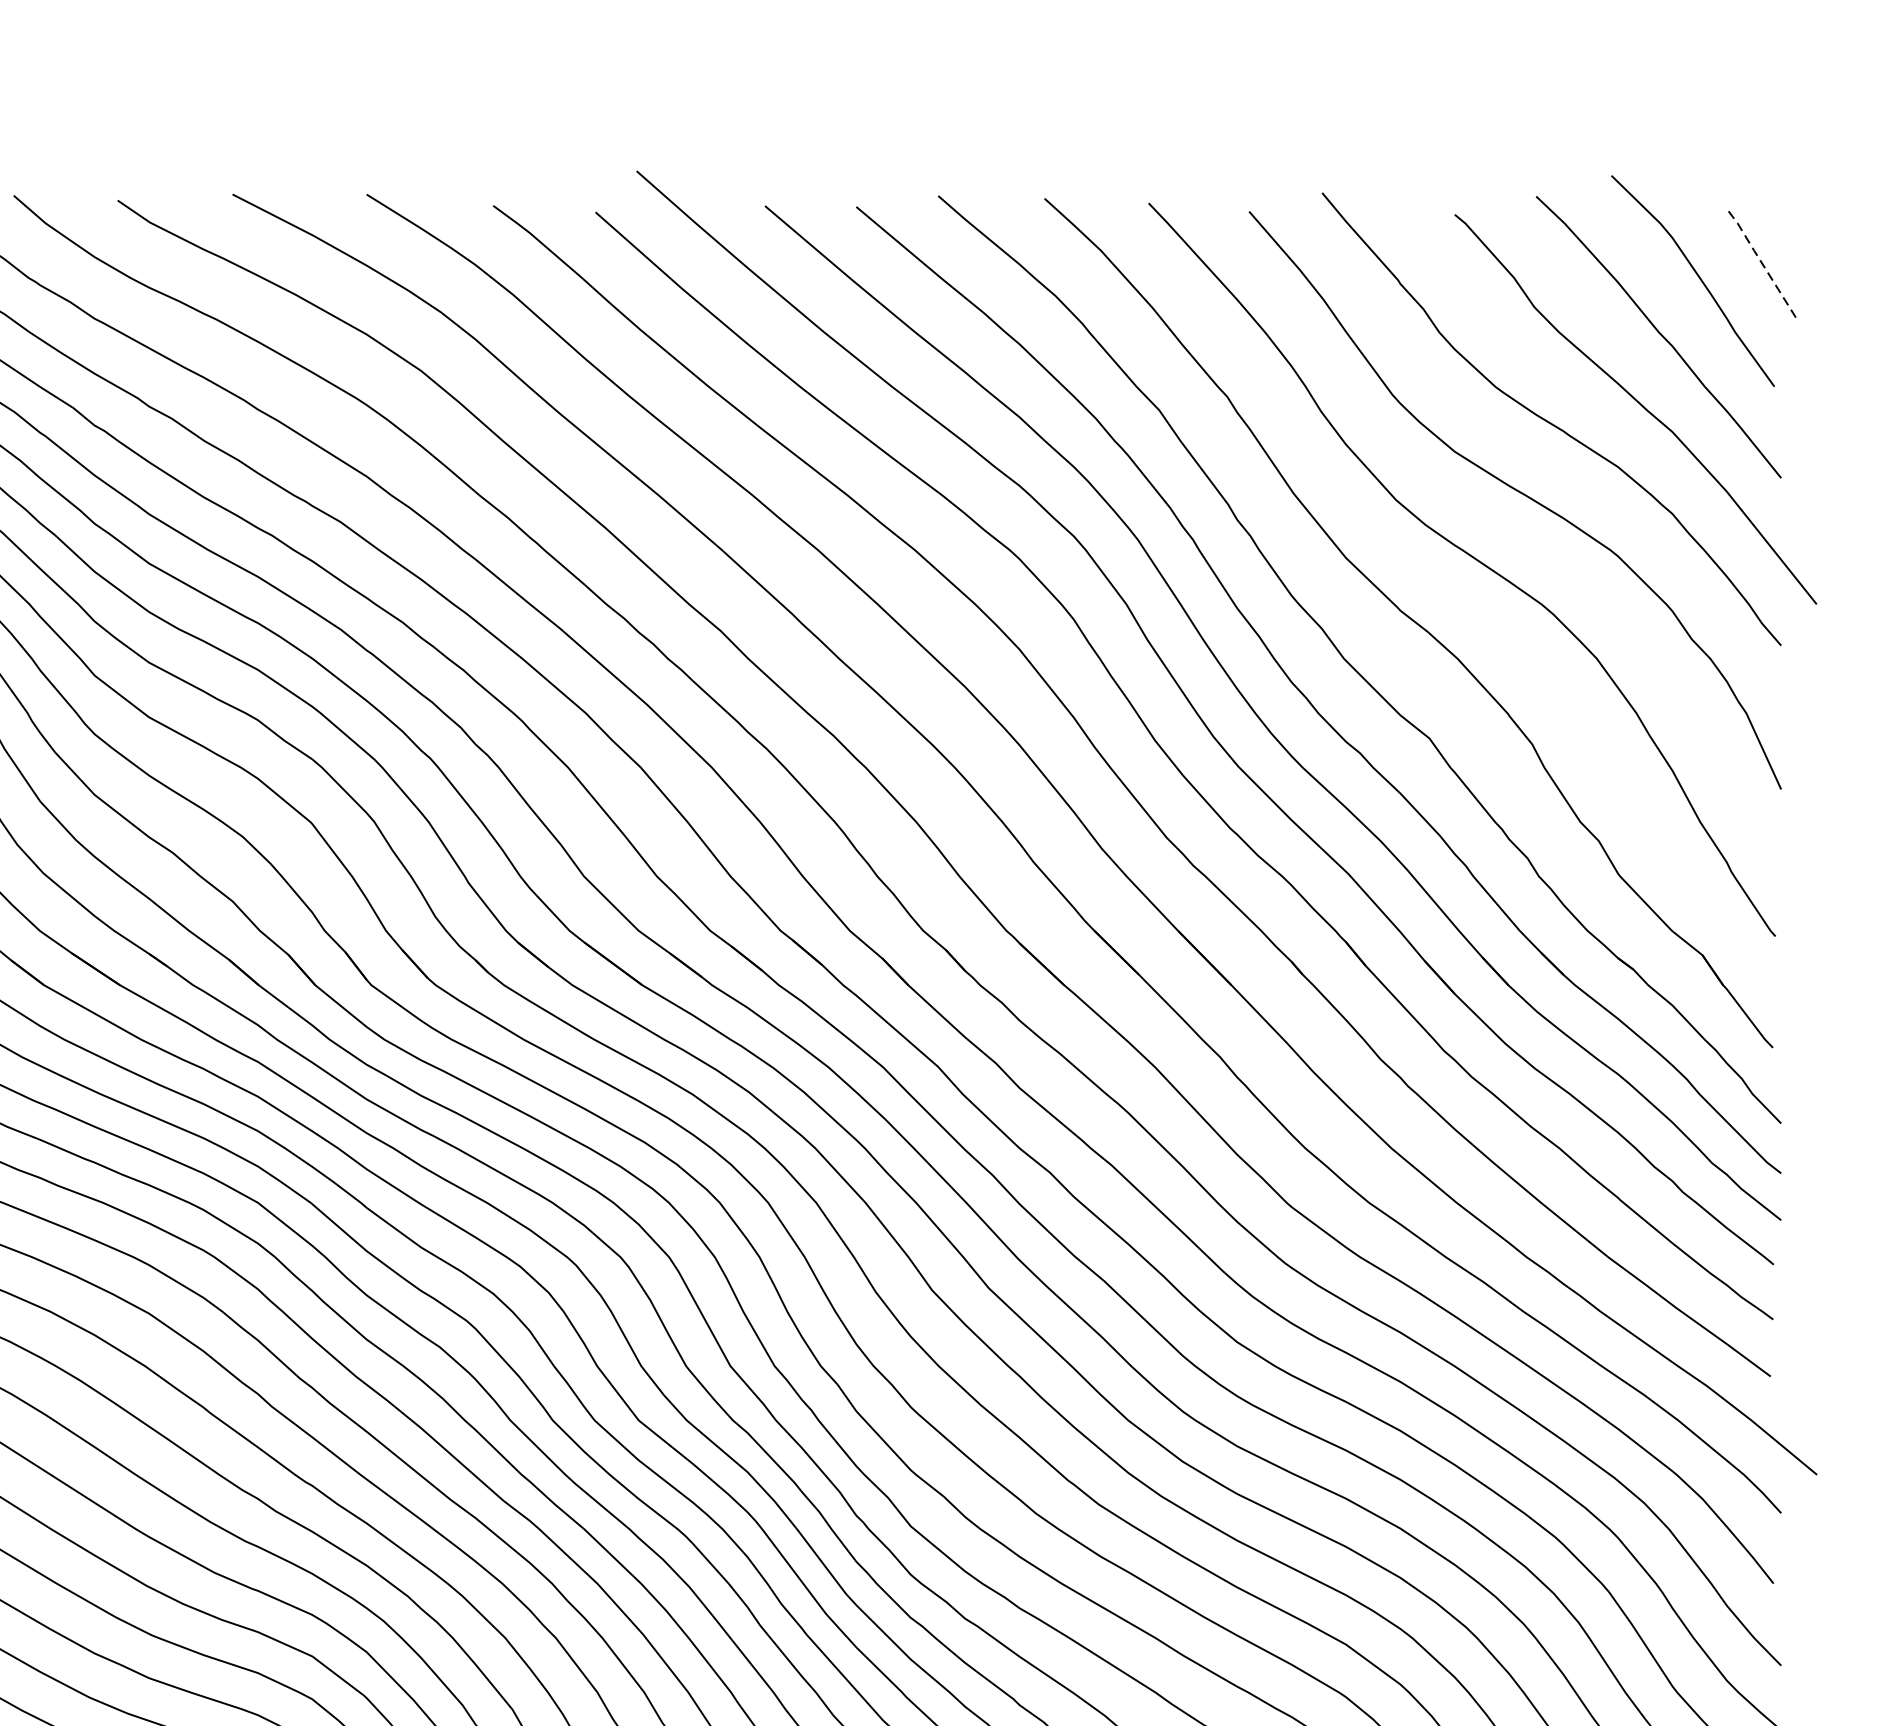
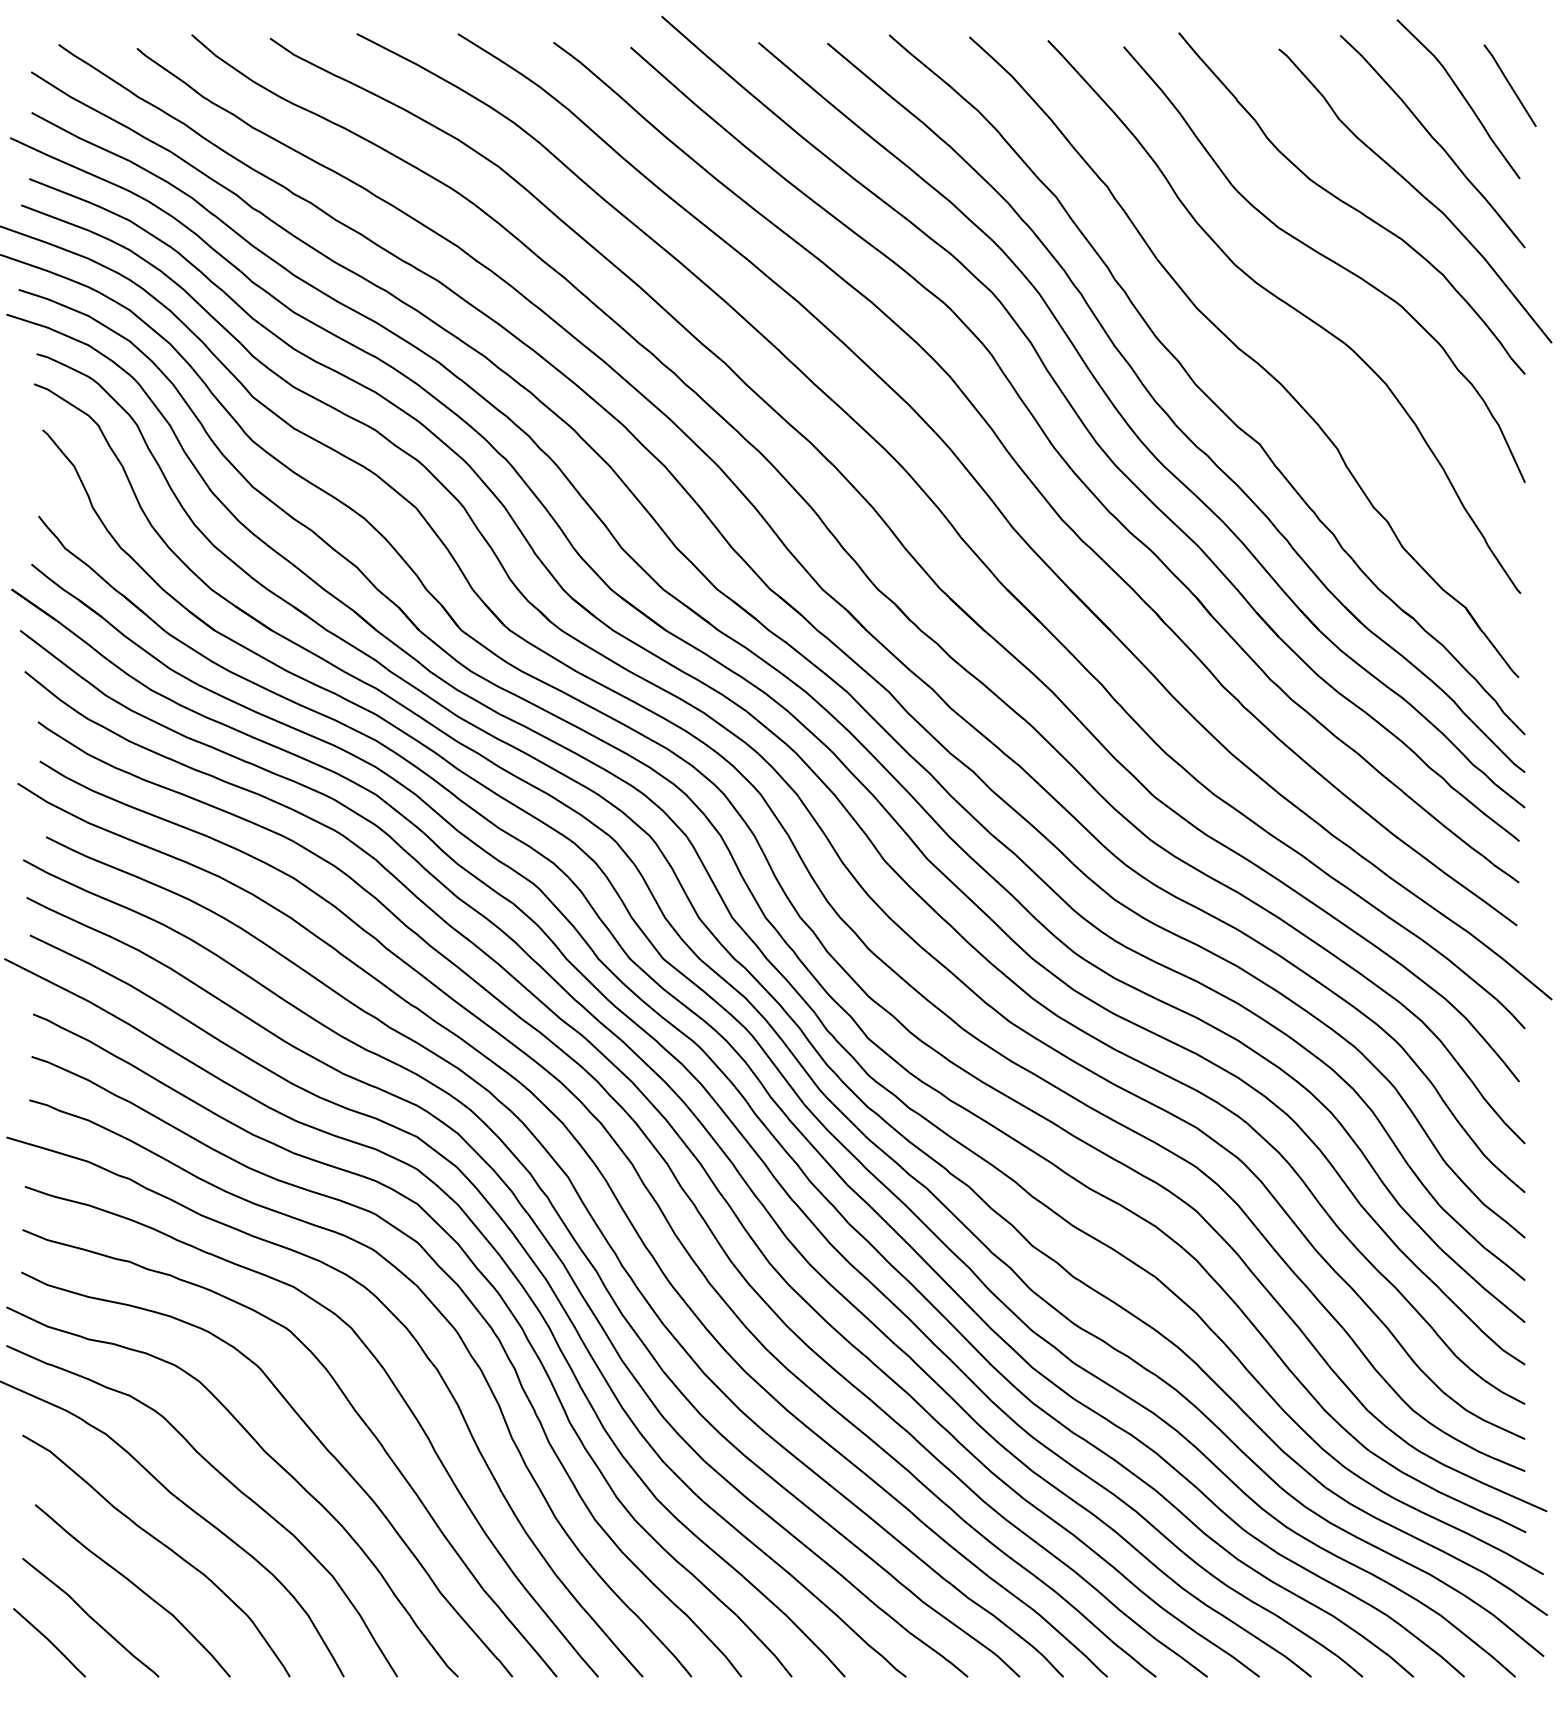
line: (1760, 261) -> (1509, 84), dashed -> solid

